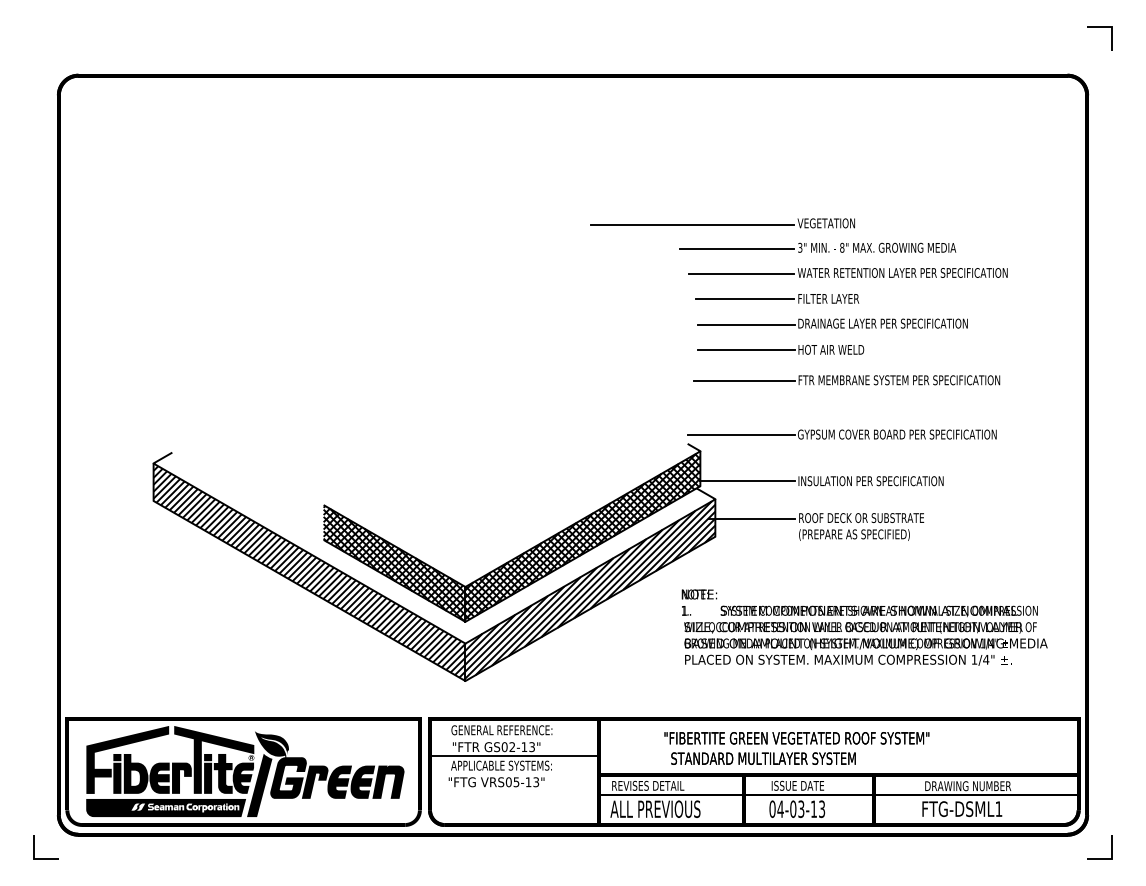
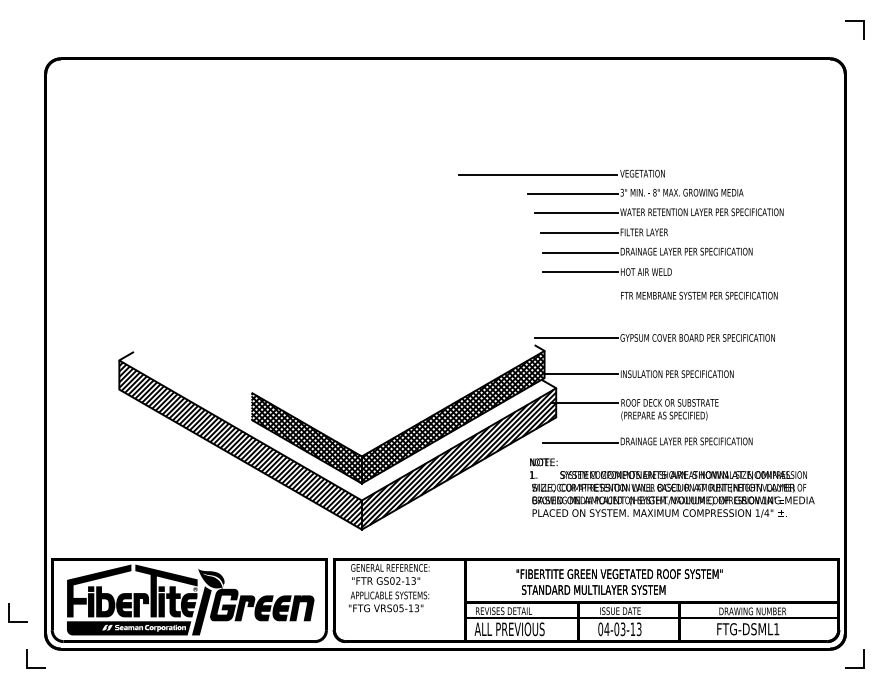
line: (743, 380) -> (578, 295), removed
part: (832, 567) -> (647, 441), added
line: (514, 756) -> (400, 588), removed
line: (11, 788) -> (8, 613), added

